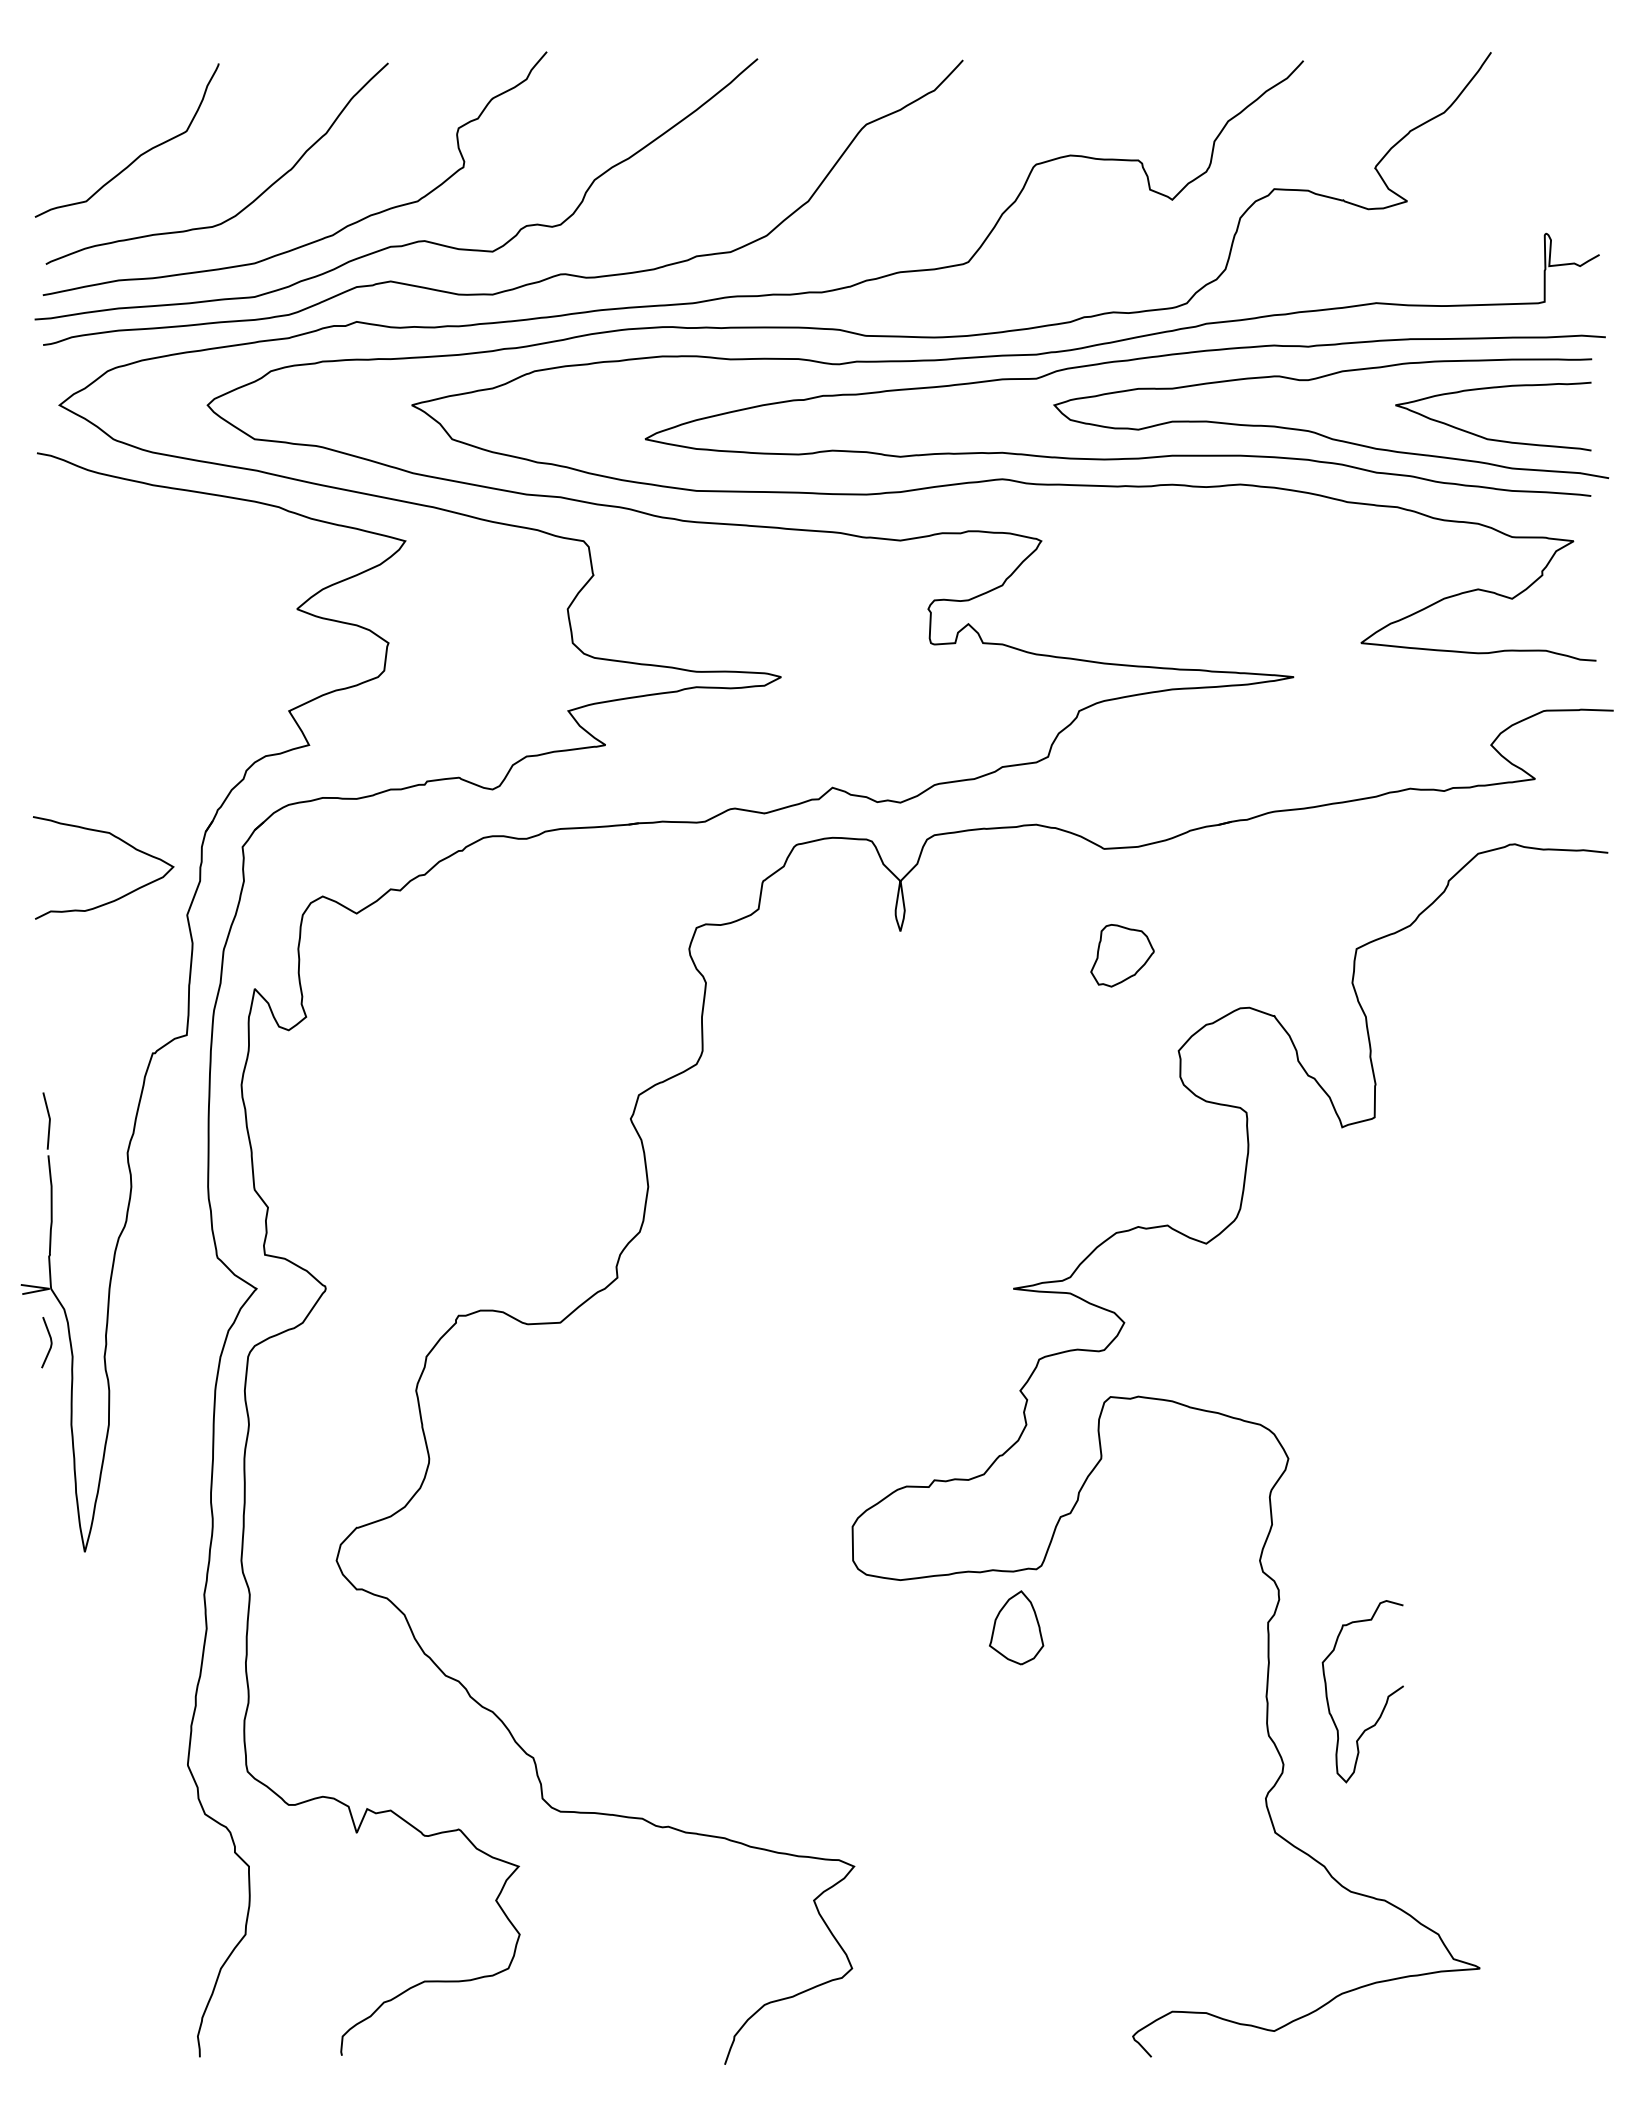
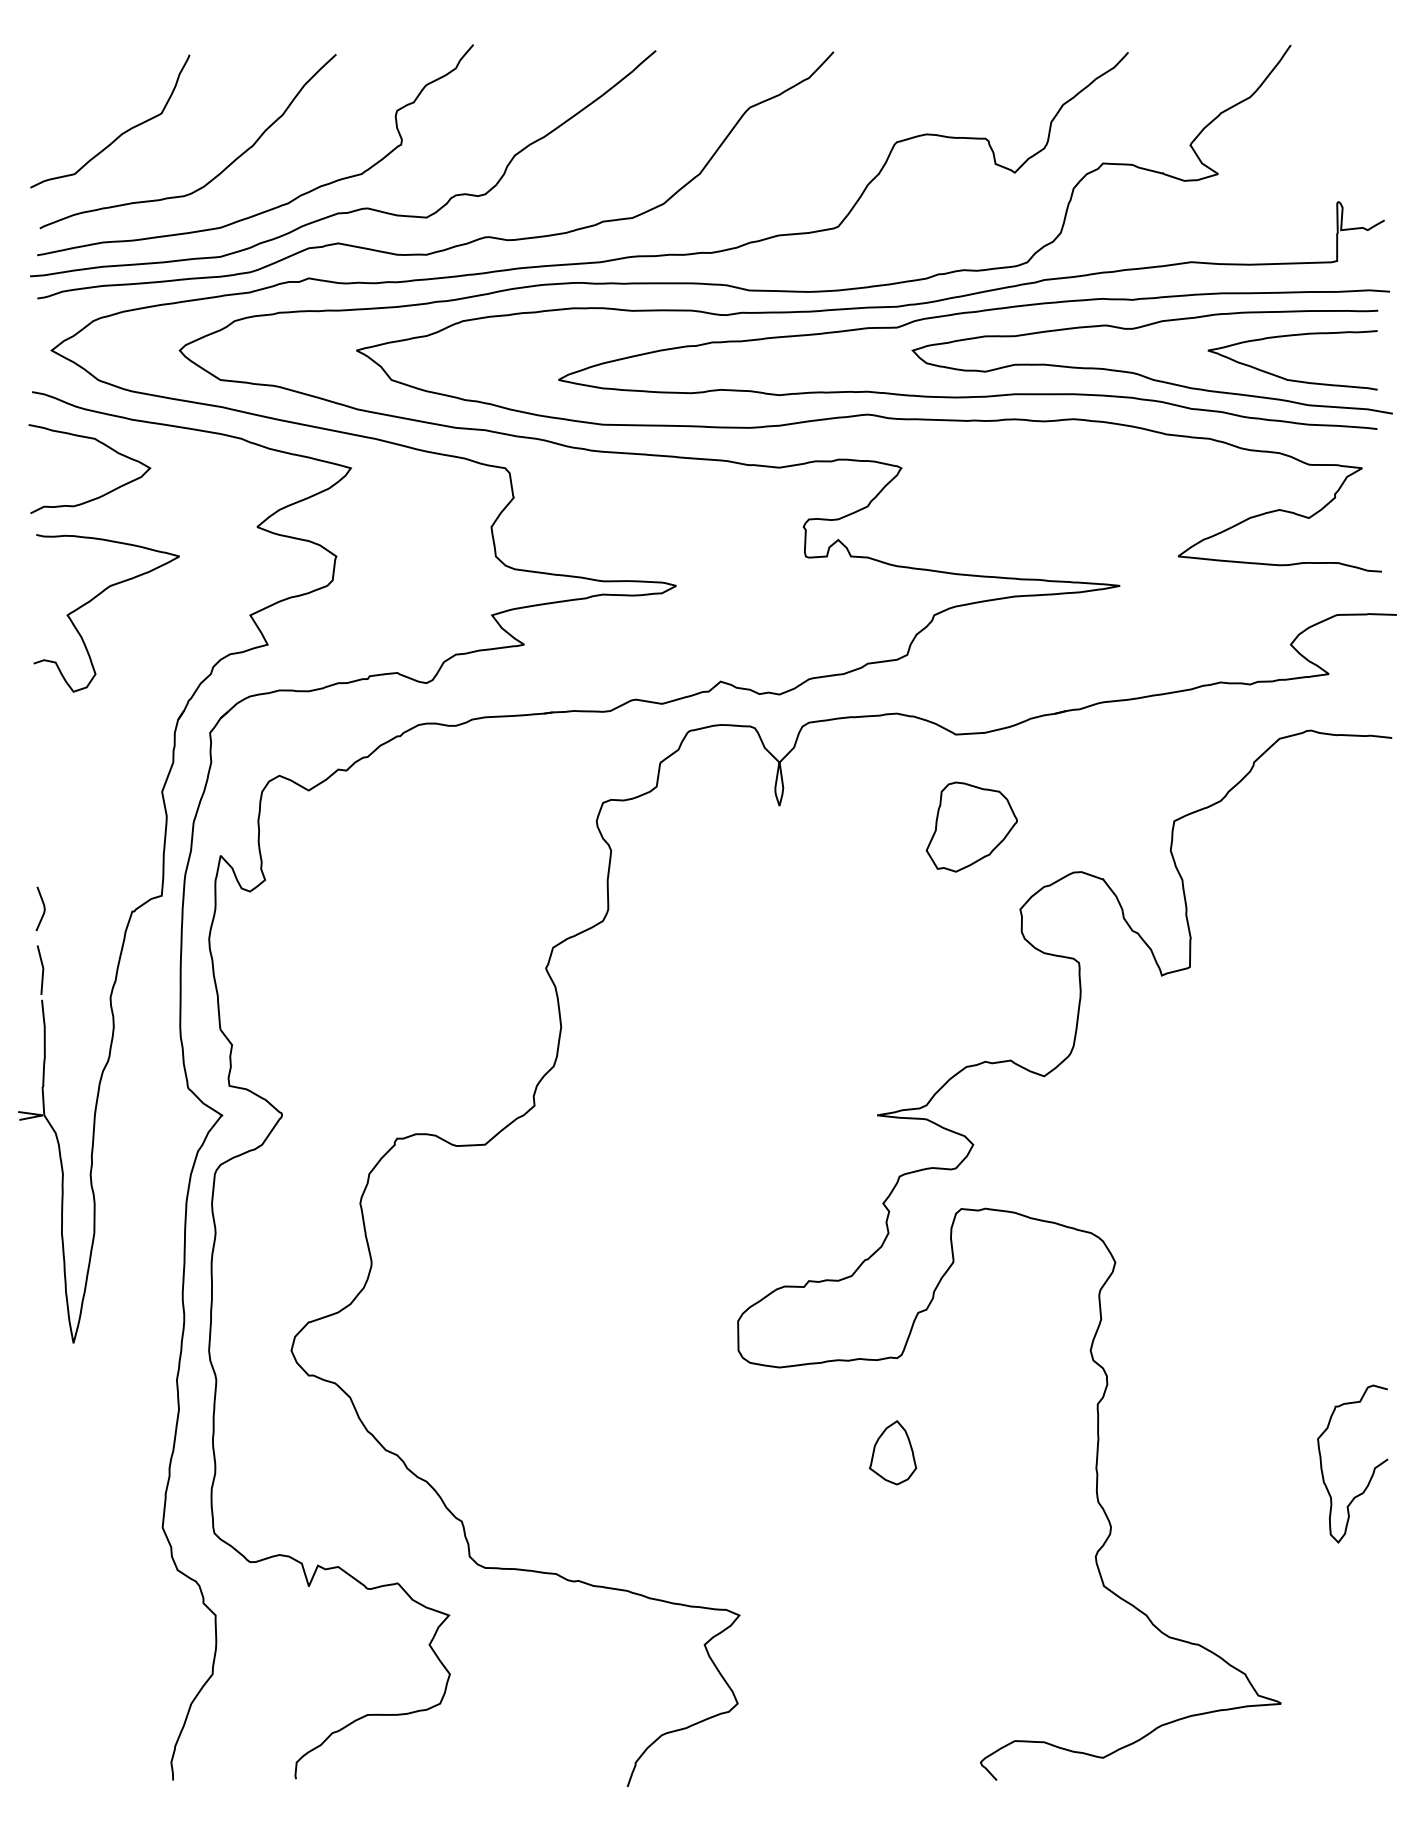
curve: (110, 691) -> (95, 598), added
curve: (121, 841) -> (105, 446), moved
part: (1122, 955) -> (971, 826), size x1.67
curve: (50, 1342) -> (43, 908), moved
part: (1017, 1627) -> (893, 1452), moved
curve: (1386, 1697) -> (1373, 1469), moved

